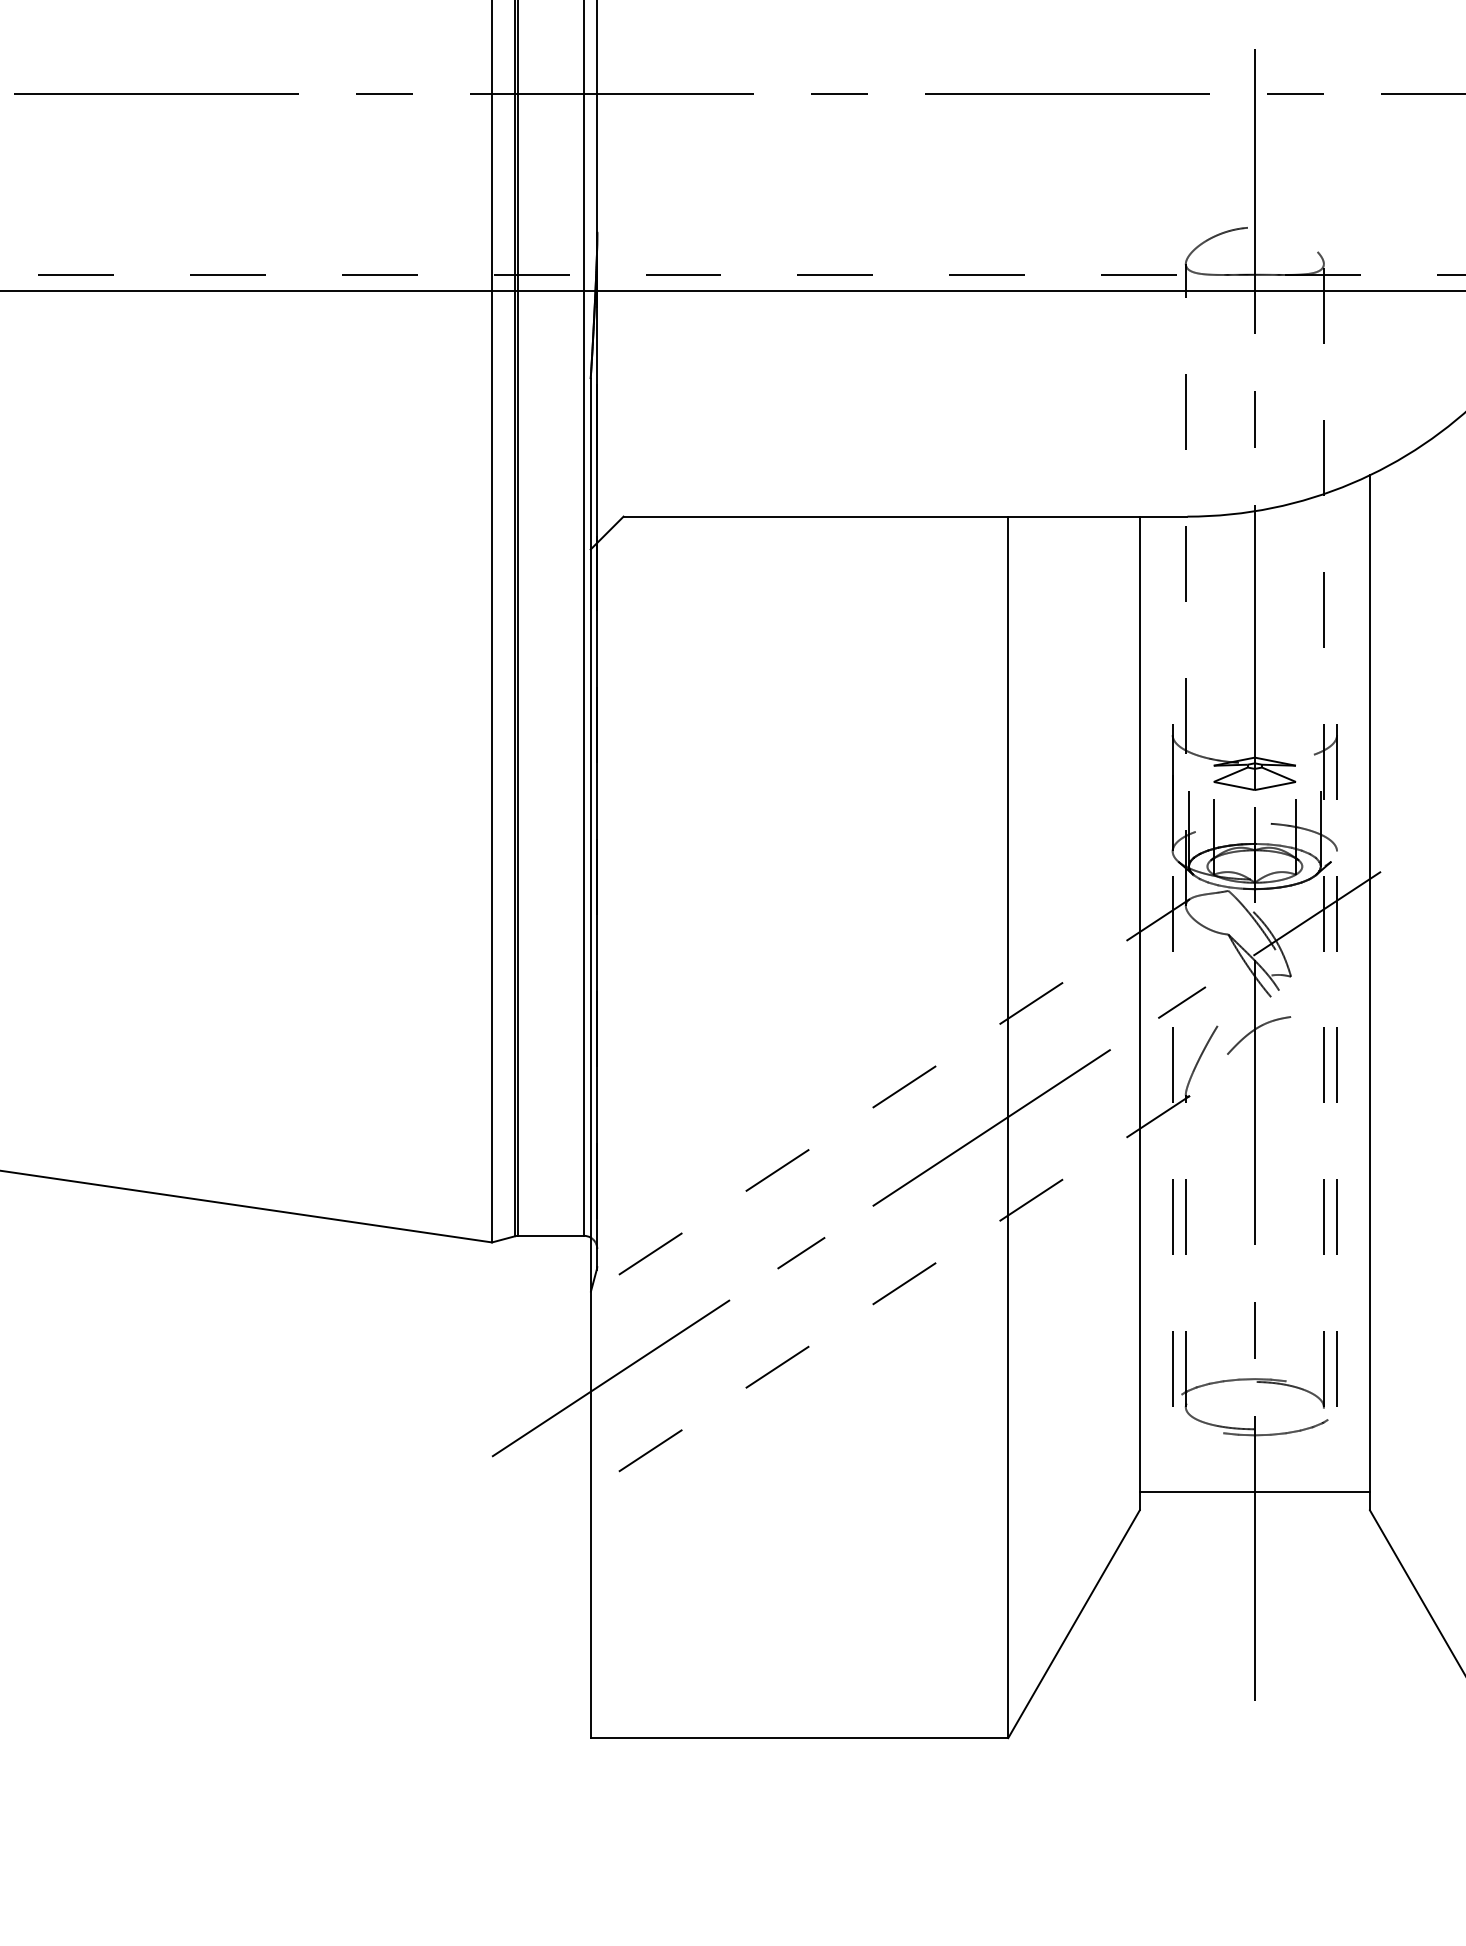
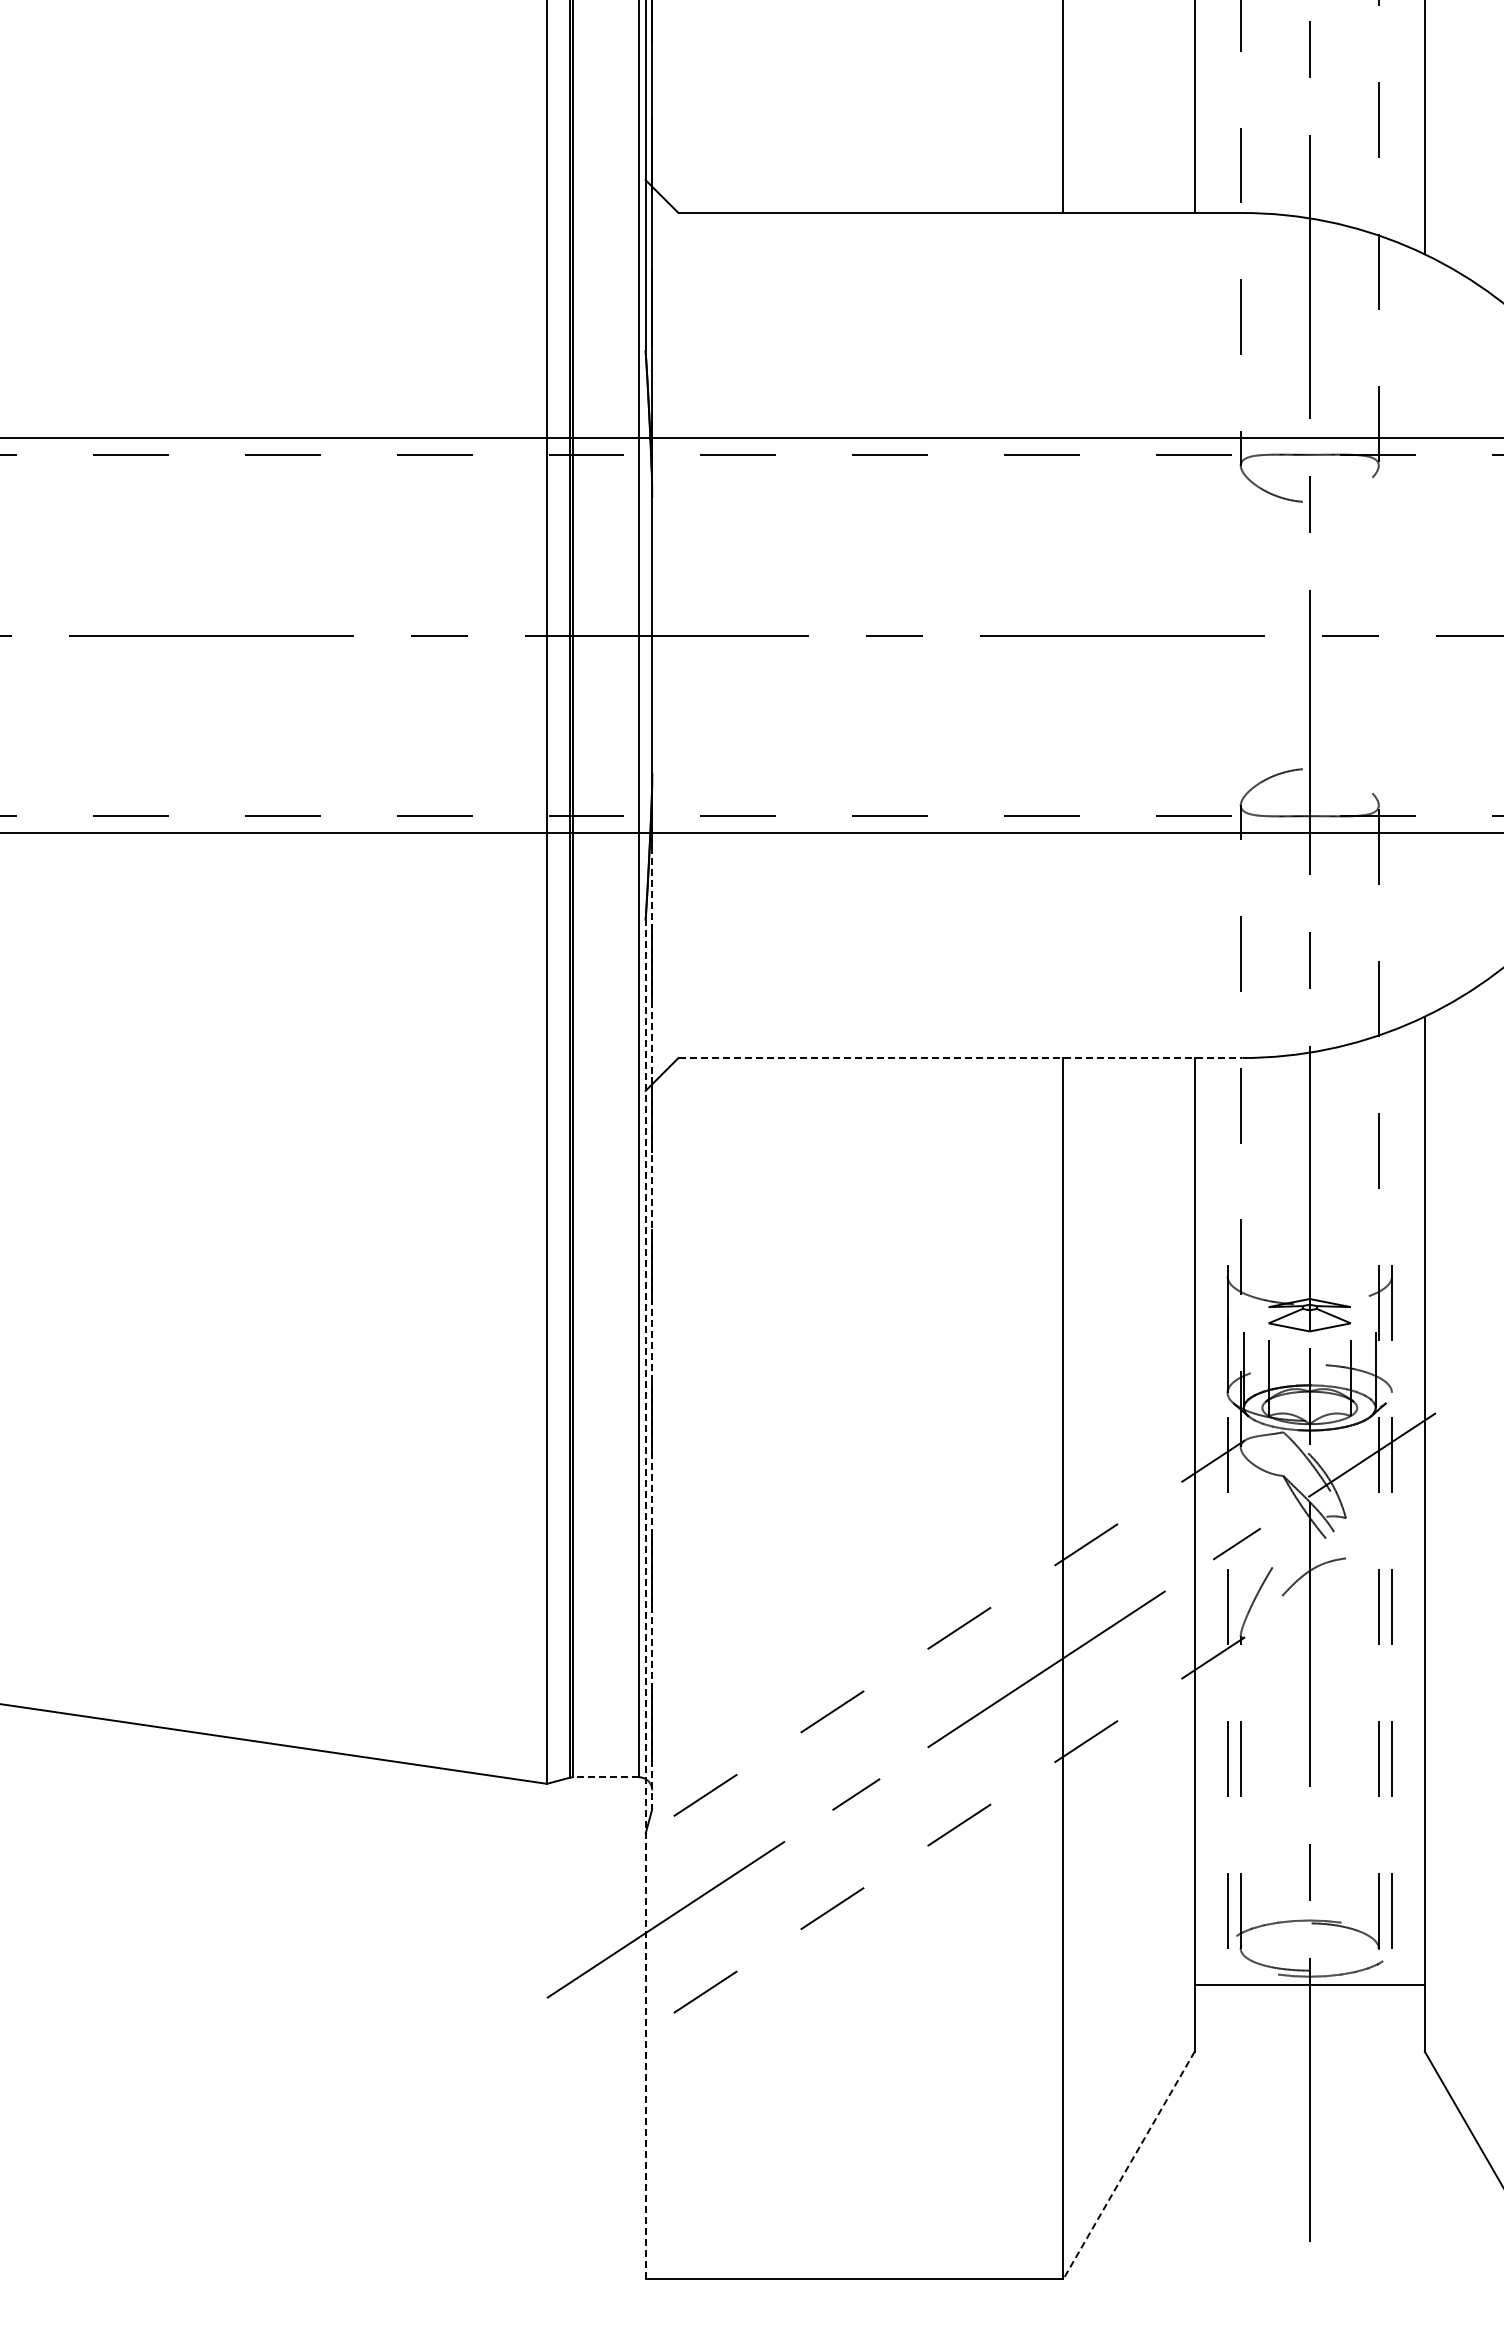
line: (905, 517) -> (960, 1058), solid -> dashed
line: (596, 764) -> (651, 1305), solid -> dashed
line: (590, 1058) -> (645, 1599), solid -> dashed
line: (551, 1236) -> (606, 1777), solid -> dashed
line: (1254, 1491) -> (1309, 1984), moved
line: (1073, 1624) -> (1128, 2165), solid -> dashed

